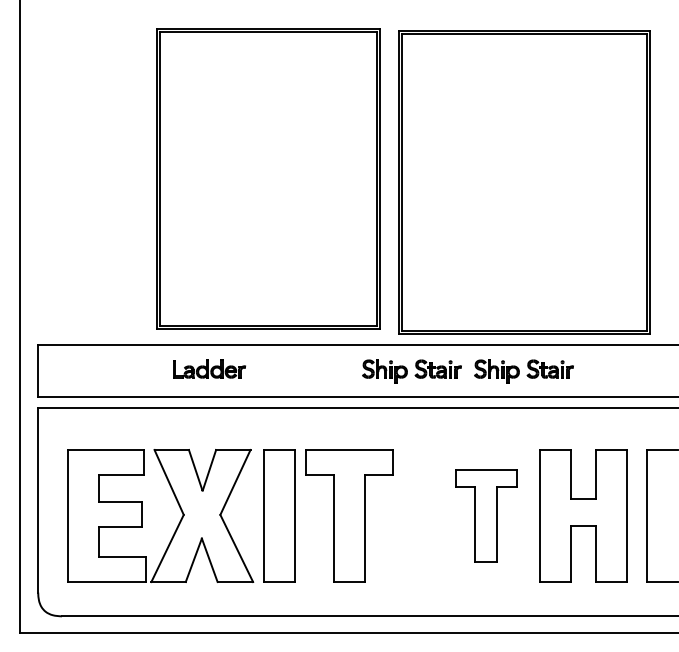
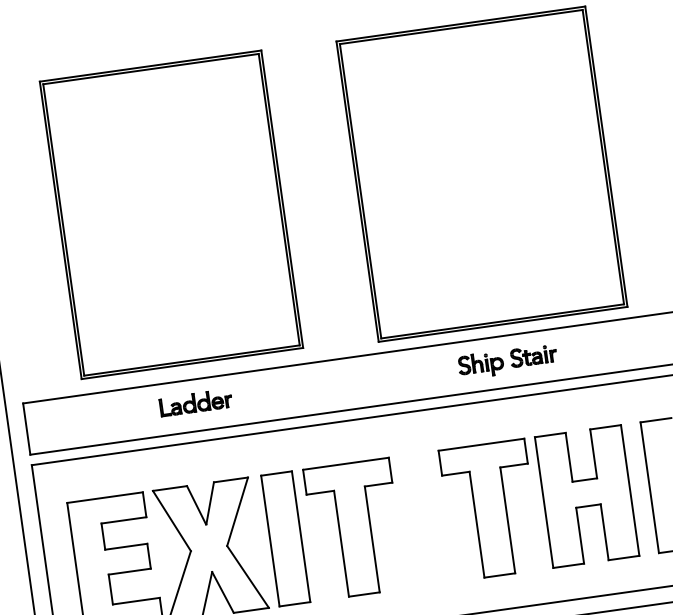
part: (268, 178) -> (171, 214), moved
part: (411, 371) -> (396, 377), removed
part: (486, 515) -> (490, 509), size x1.43

